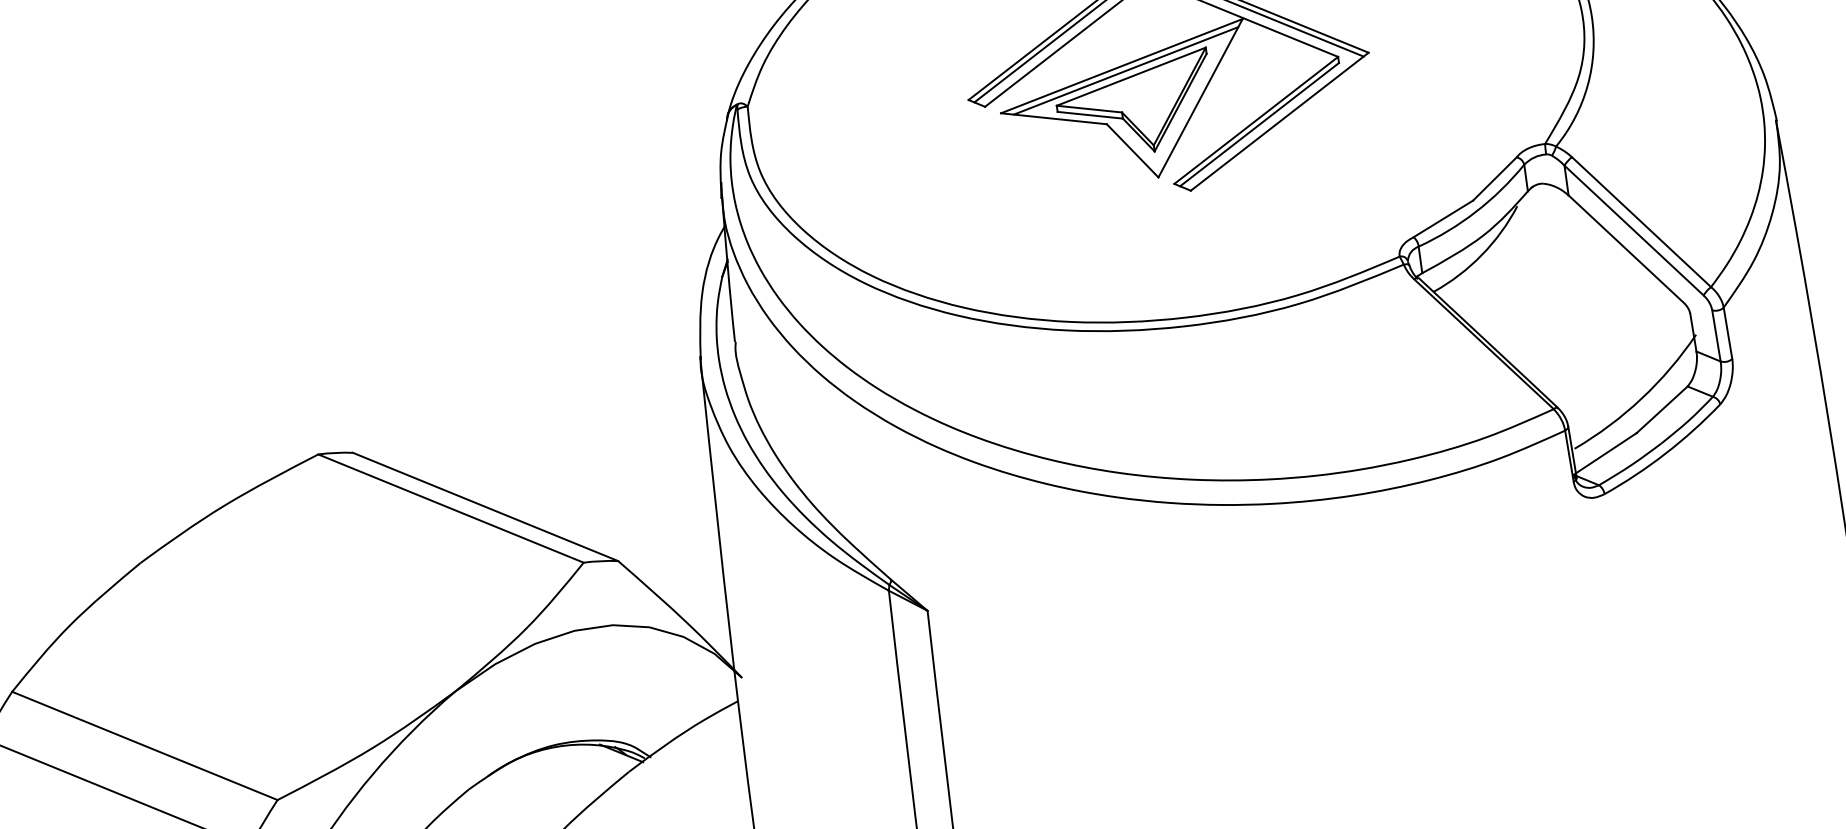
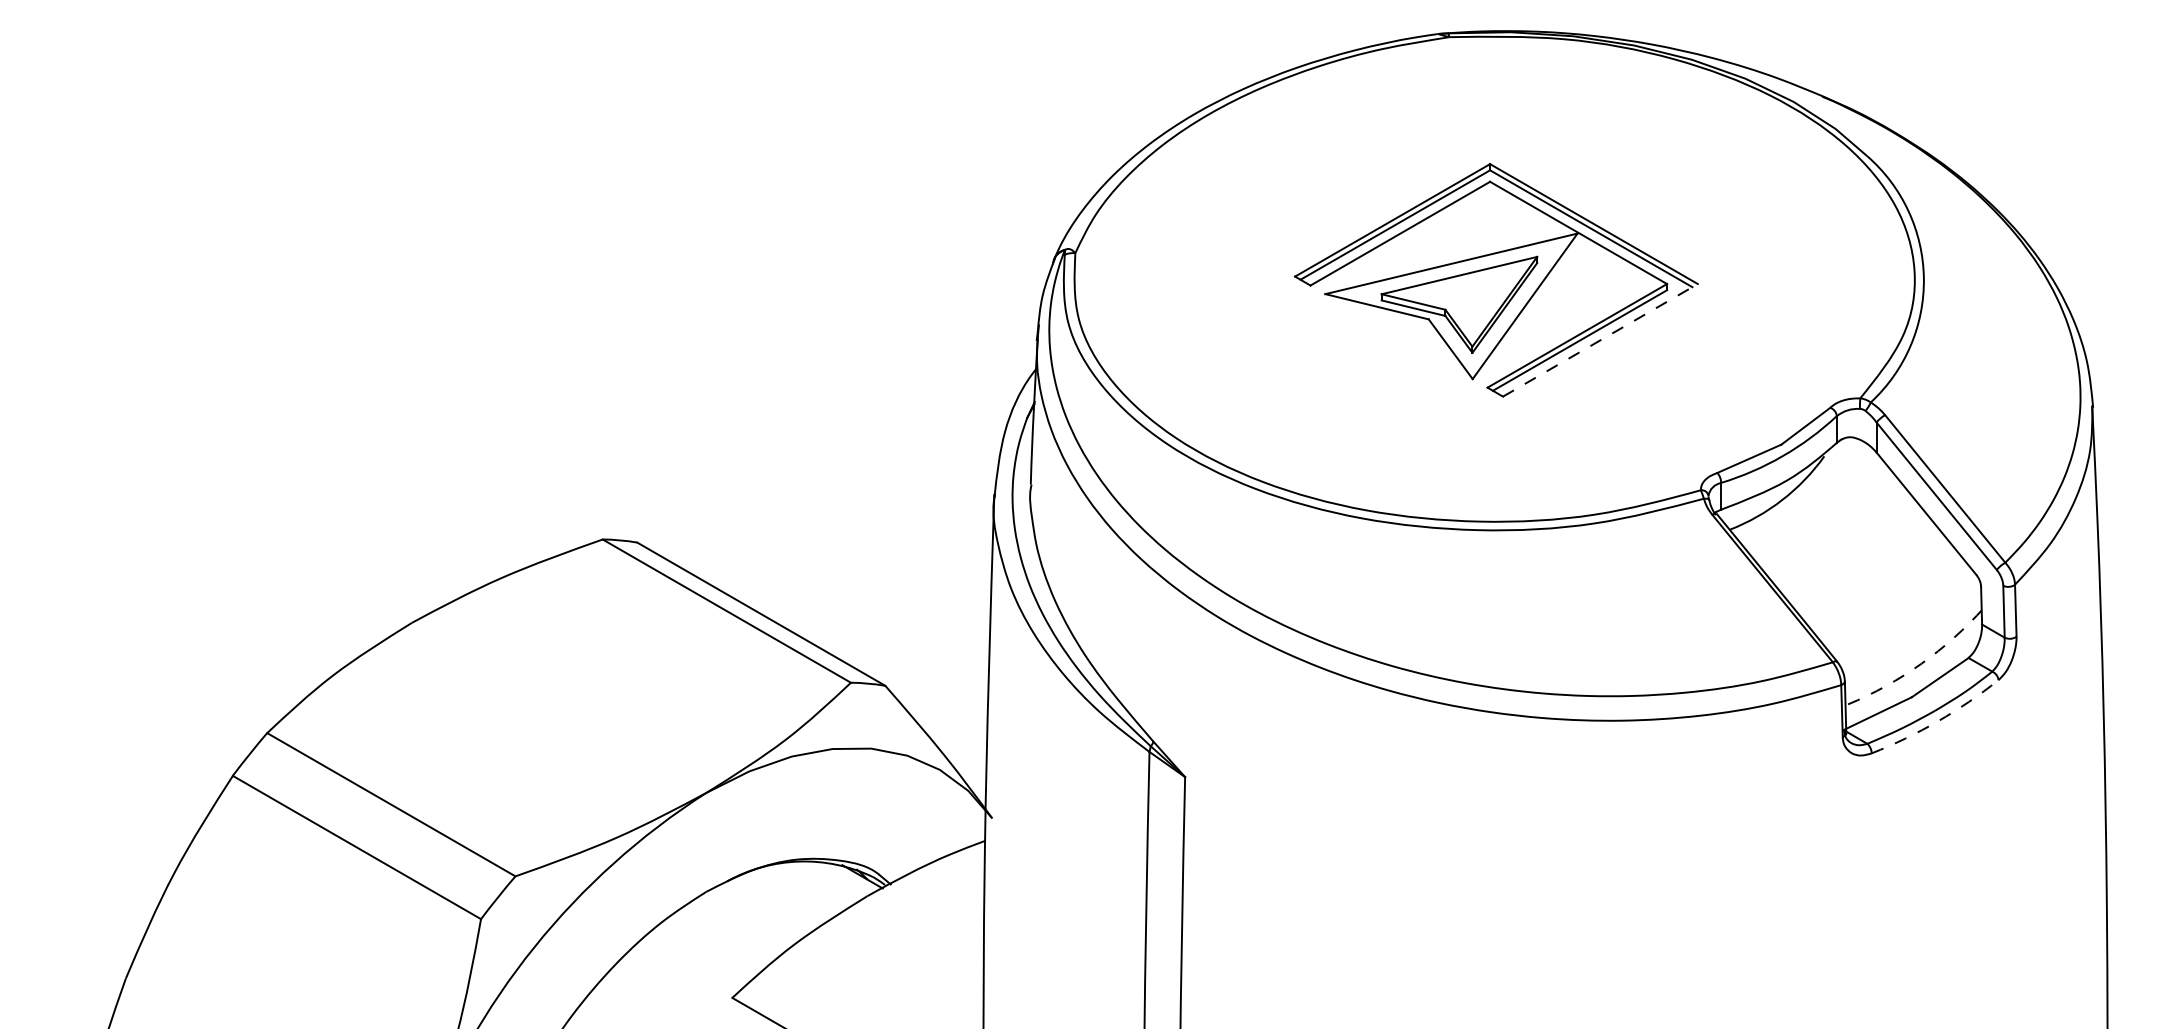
line: (1126, 71) -> (1455, 269), removed
line: (1279, 121) -> (1600, 340), solid -> dashed
arc: (1641, 398) -> (1921, 663), solid -> dashed
arc: (1665, 453) -> (1937, 721), solid -> dashed

